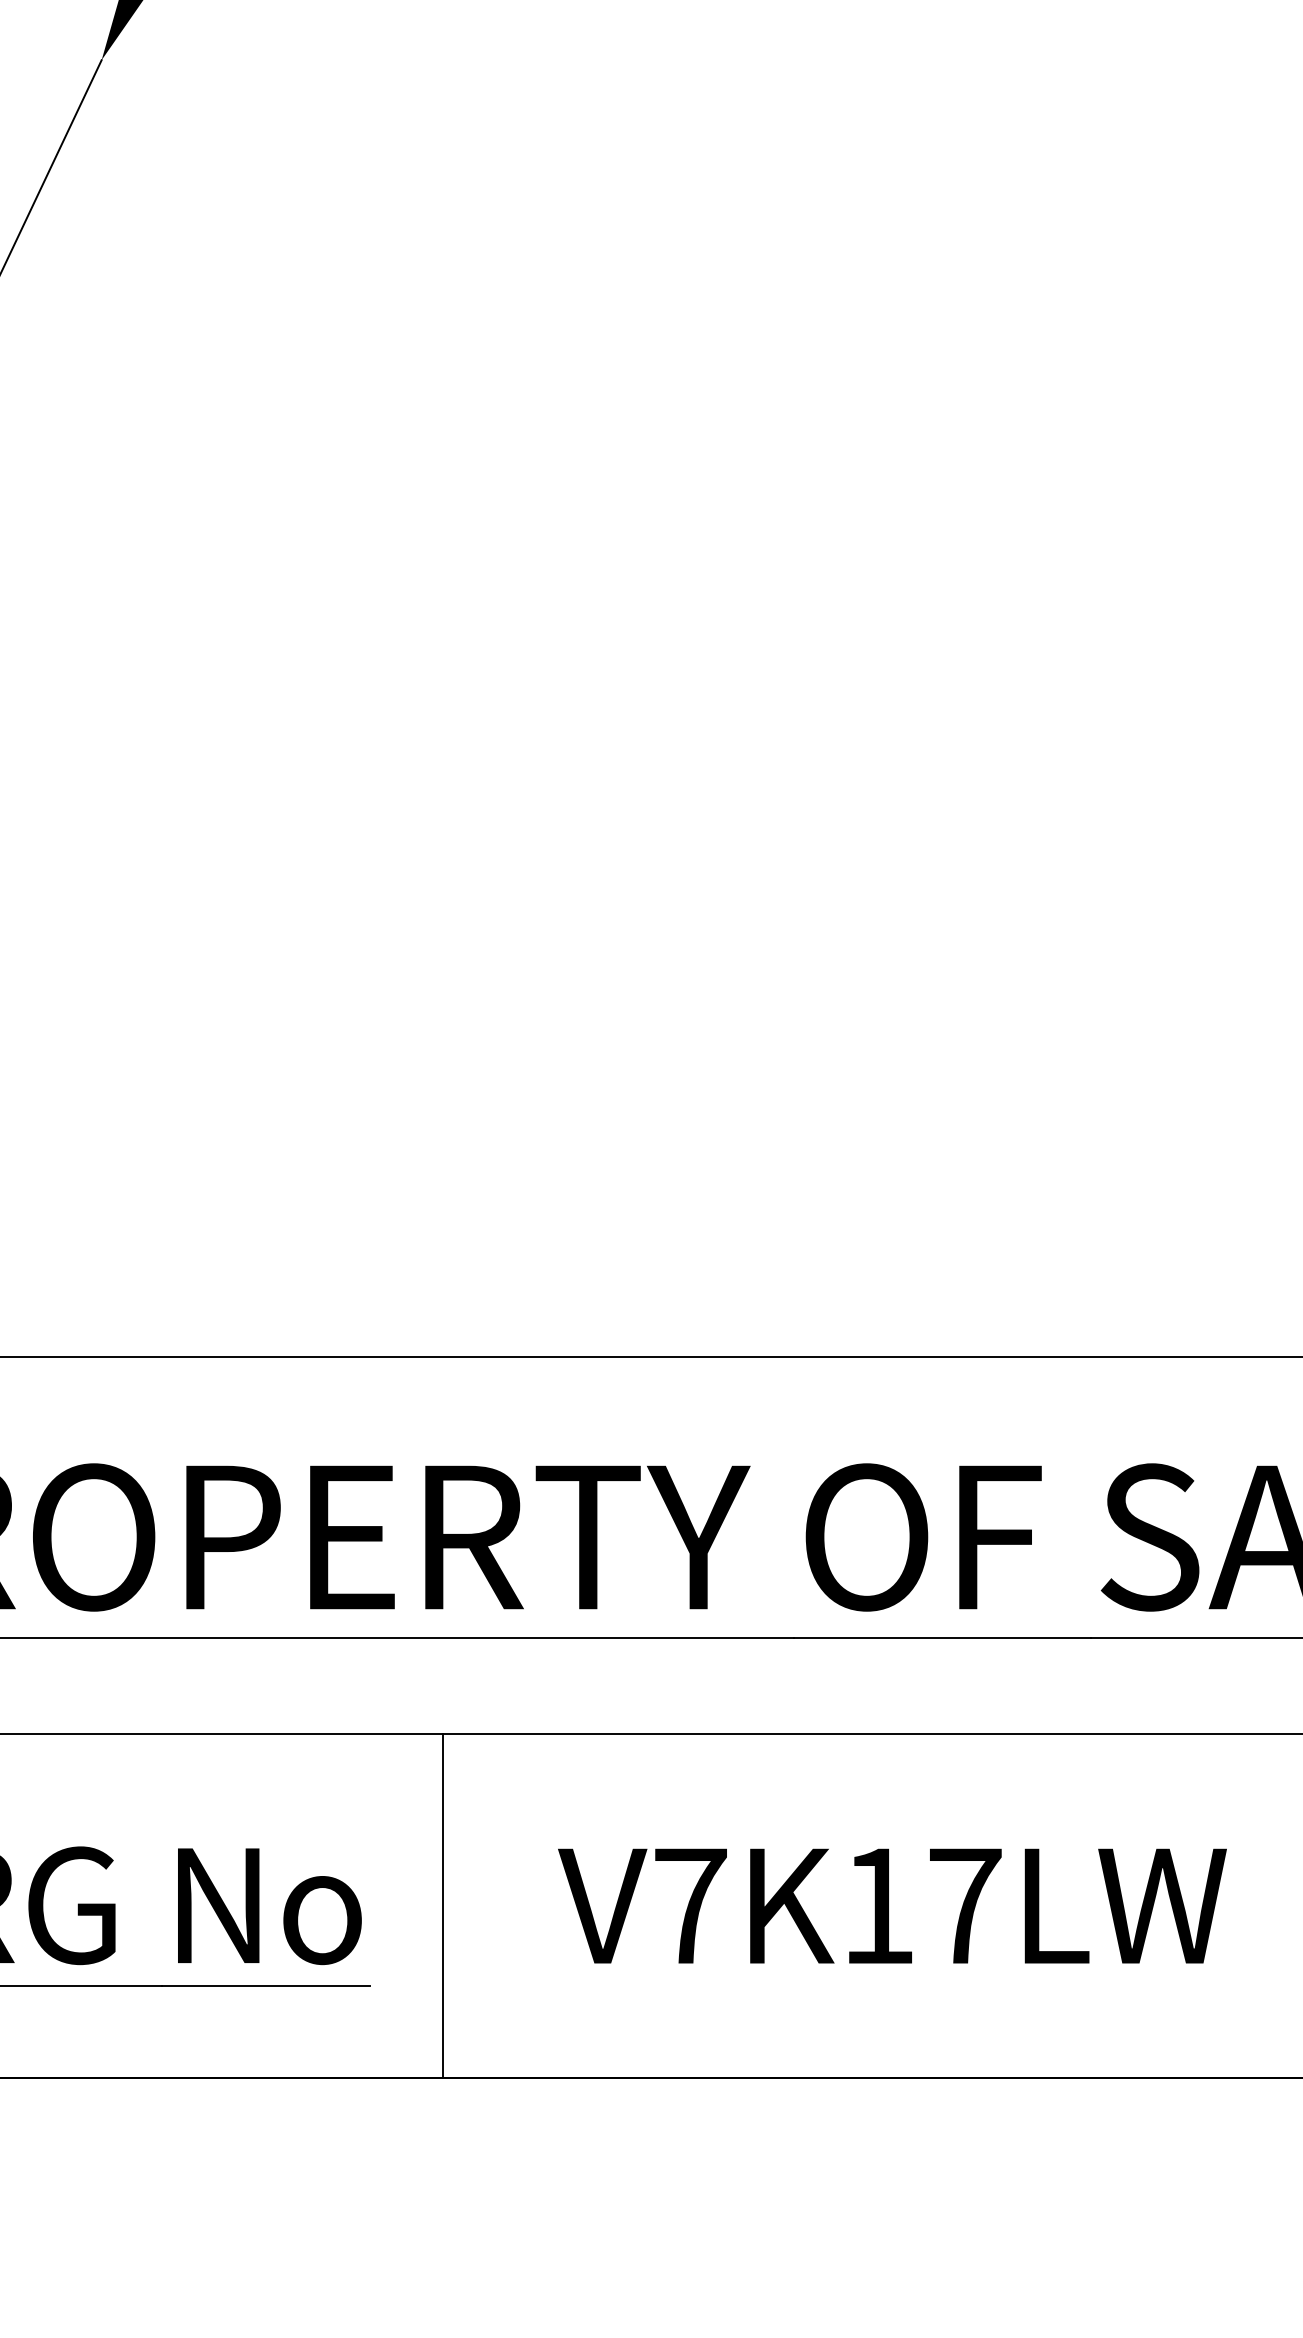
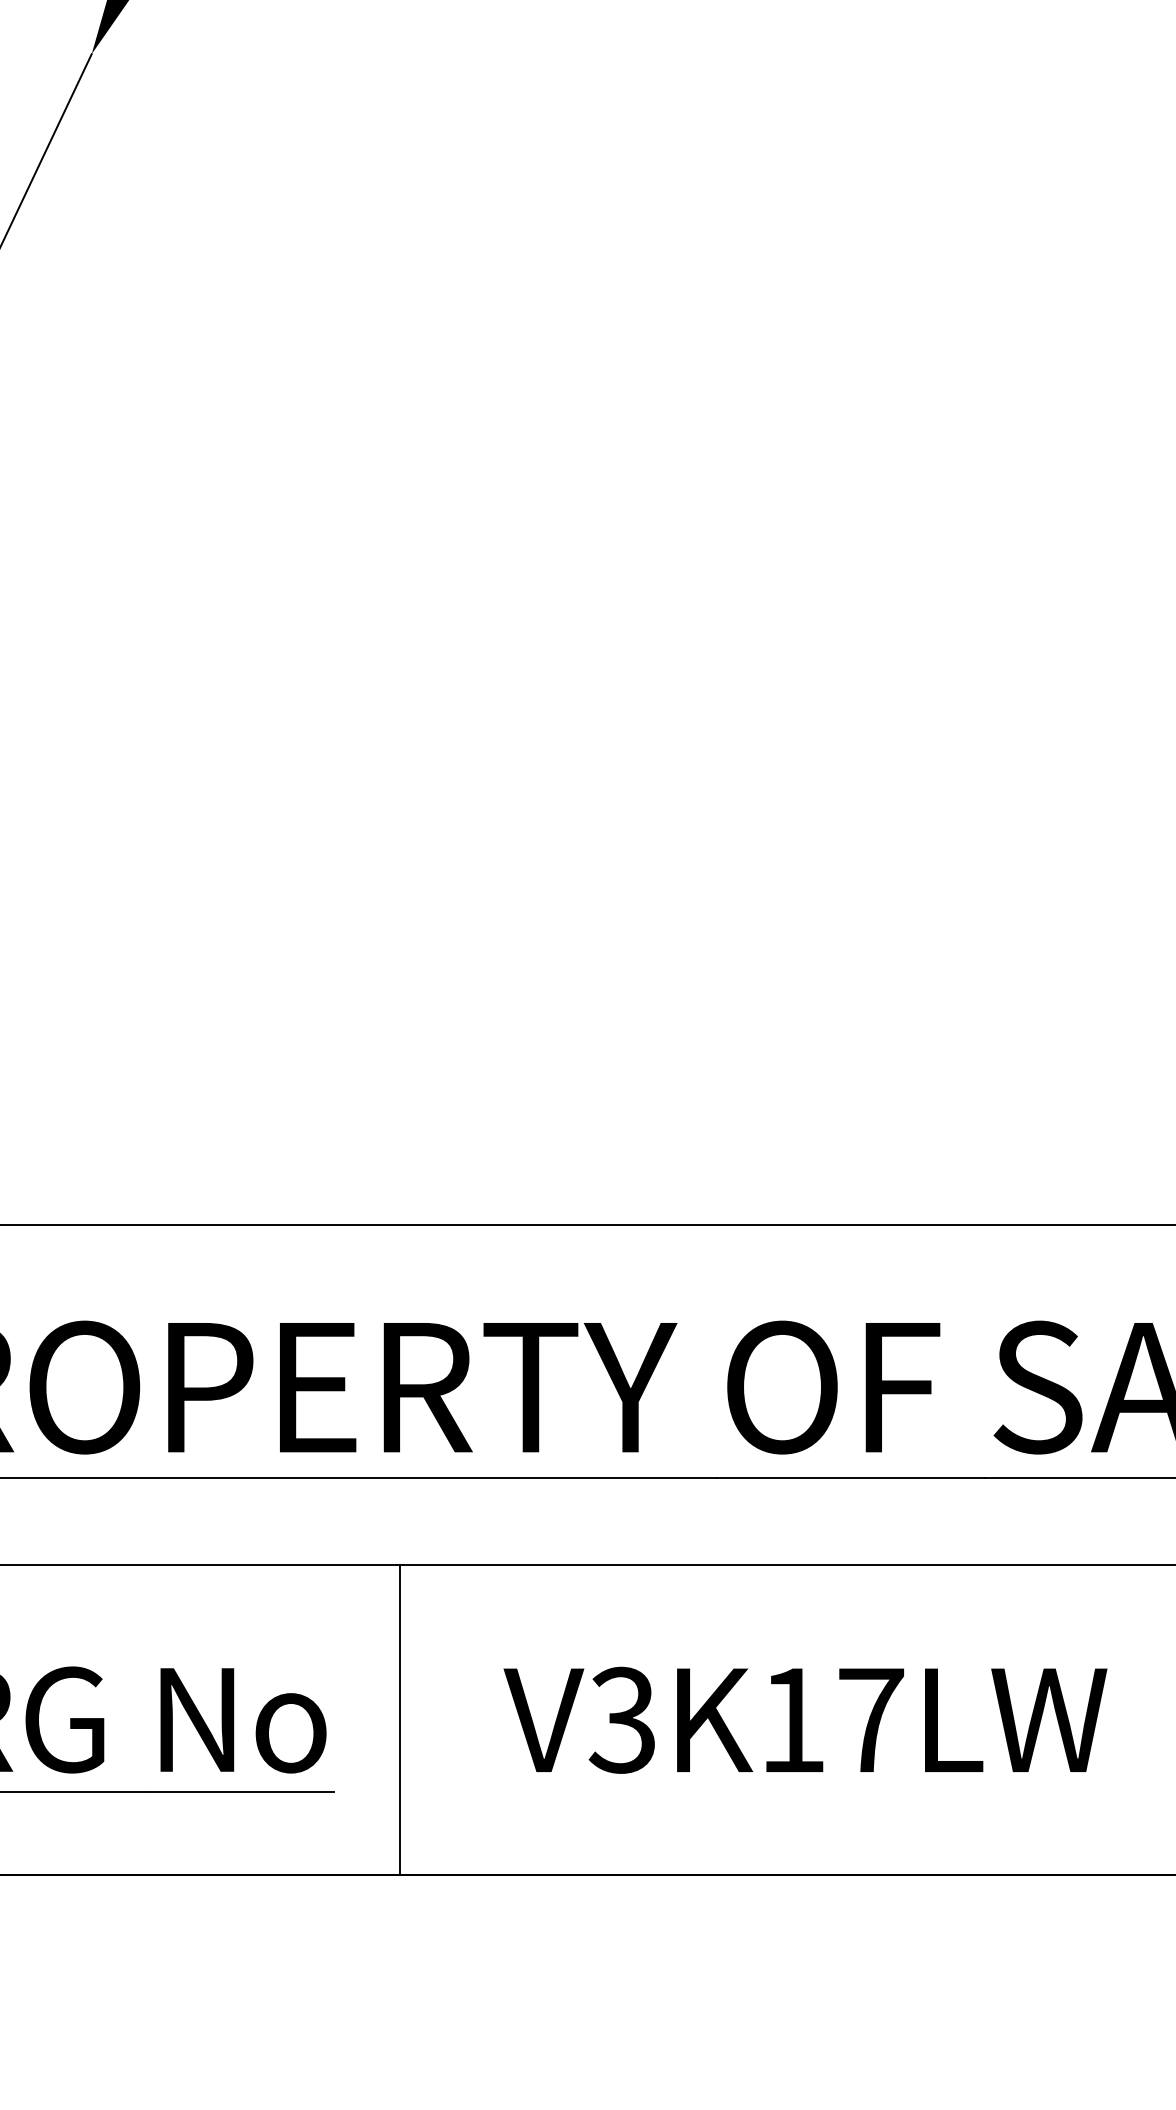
text: (689, 1905) -> (622, 1719), V7K17LW -> V3K17LW

